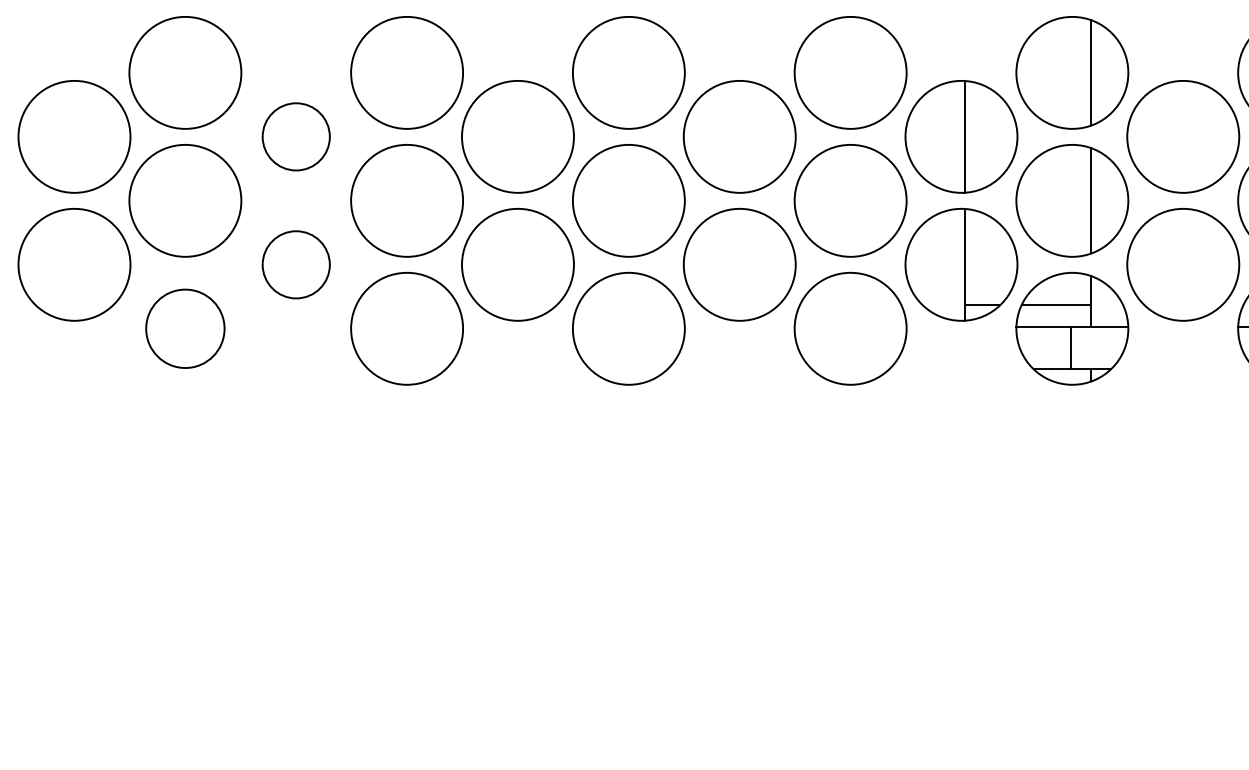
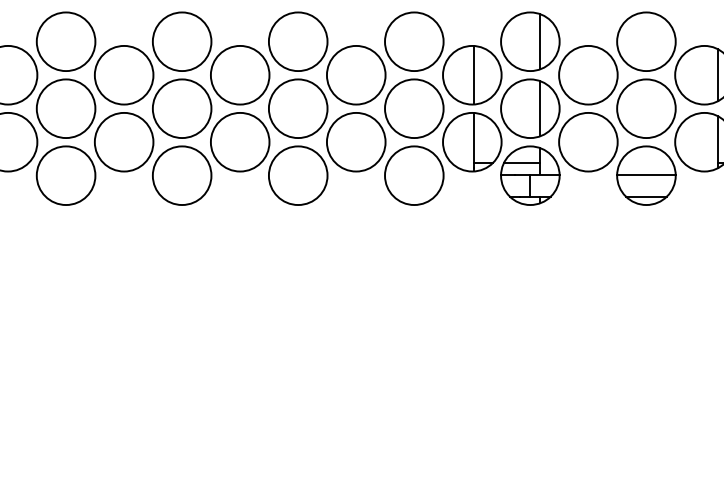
circle: (295, 135) -> (123, 74), size x1.67
circle: (295, 263) -> (123, 141), size x1.67
circle: (184, 328) -> (65, 175), size x1.43

